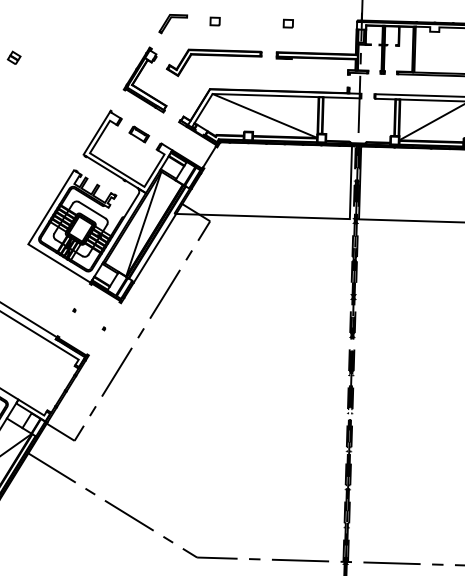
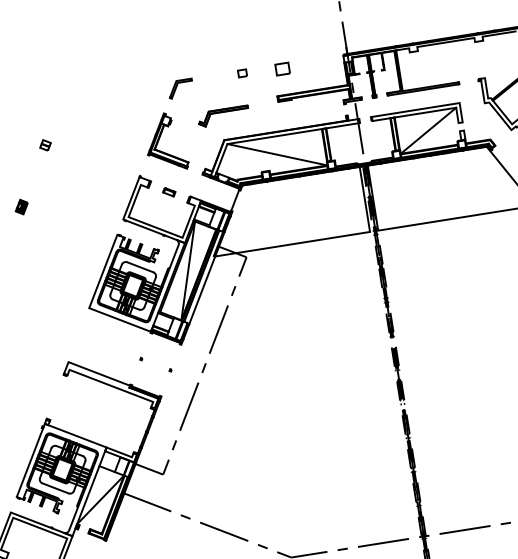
part: (215, 21) -> (242, 73), moved
part: (288, 23) -> (282, 68), size x1.6
part: (214, 62) -> (223, 115), size x0.6
part: (139, 134) -> (169, 192), size x0.7

